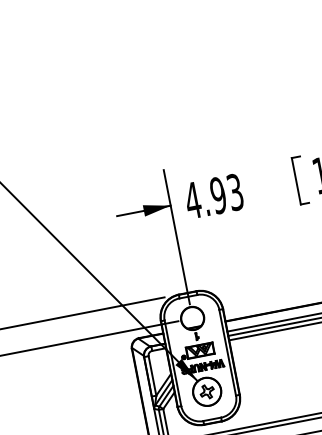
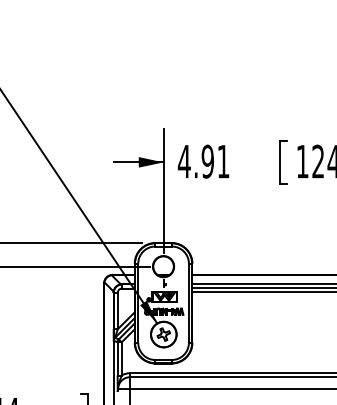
text: (235, 192) -> (223, 161), 4.93 -> 4.91

